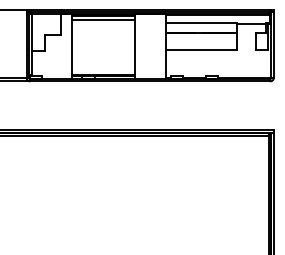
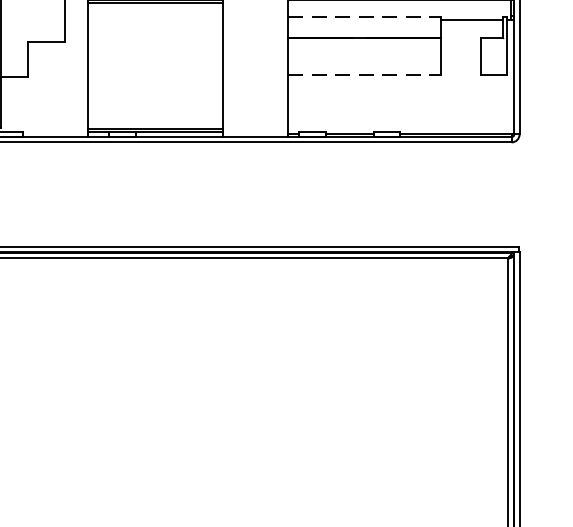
line: (103, 20) -> (154, 11), removed
line: (201, 23) -> (364, 18), solid -> dashed
line: (201, 50) -> (364, 76), solid -> dashed

